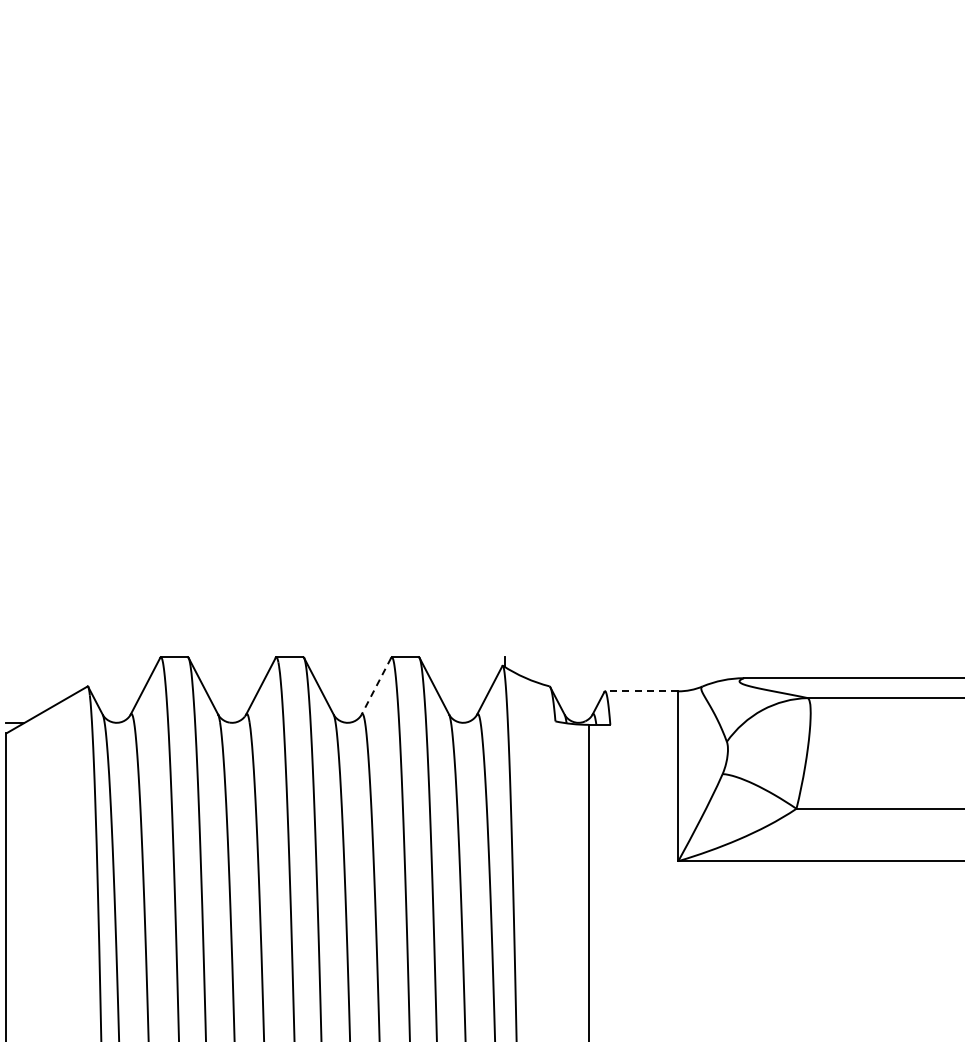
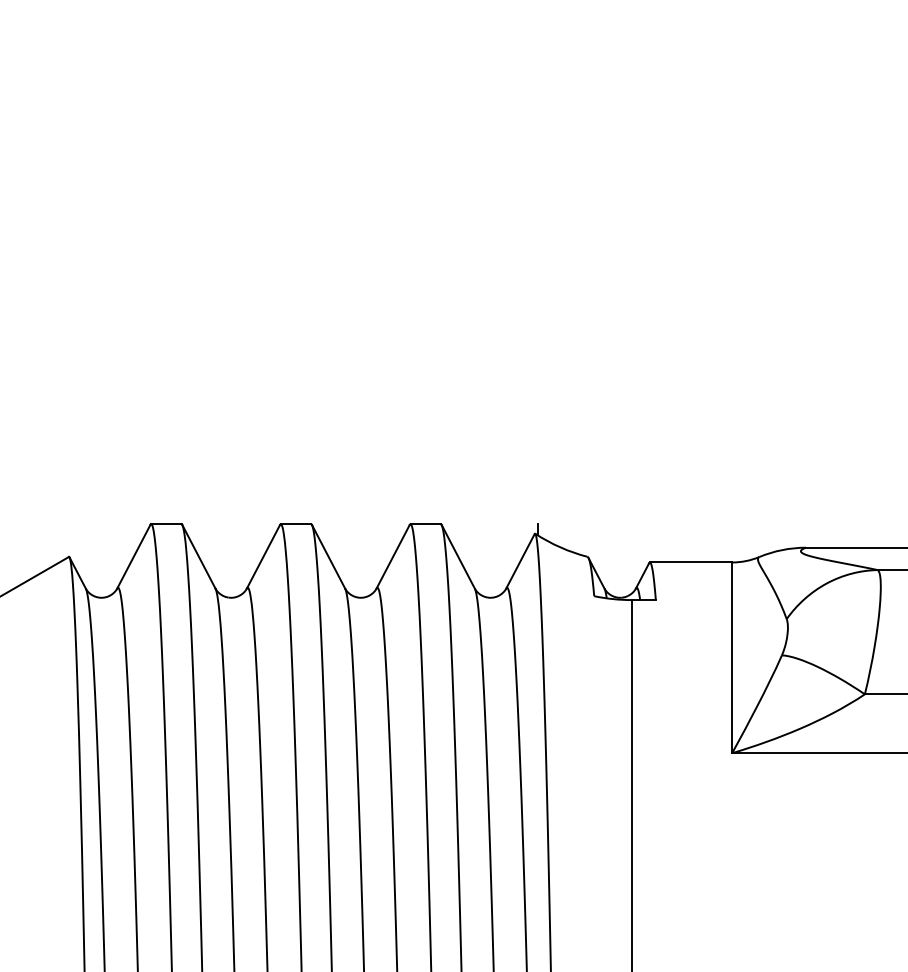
line: (376, 686) -> (393, 557), dashed -> solid
line: (641, 691) -> (690, 562), dashed -> solid

